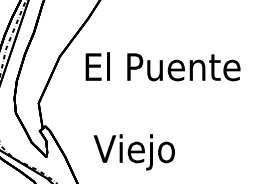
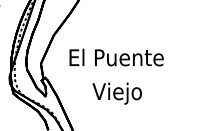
text: (162, 66) -> (116, 57), moved
text: (133, 152) -> (116, 93), moved

